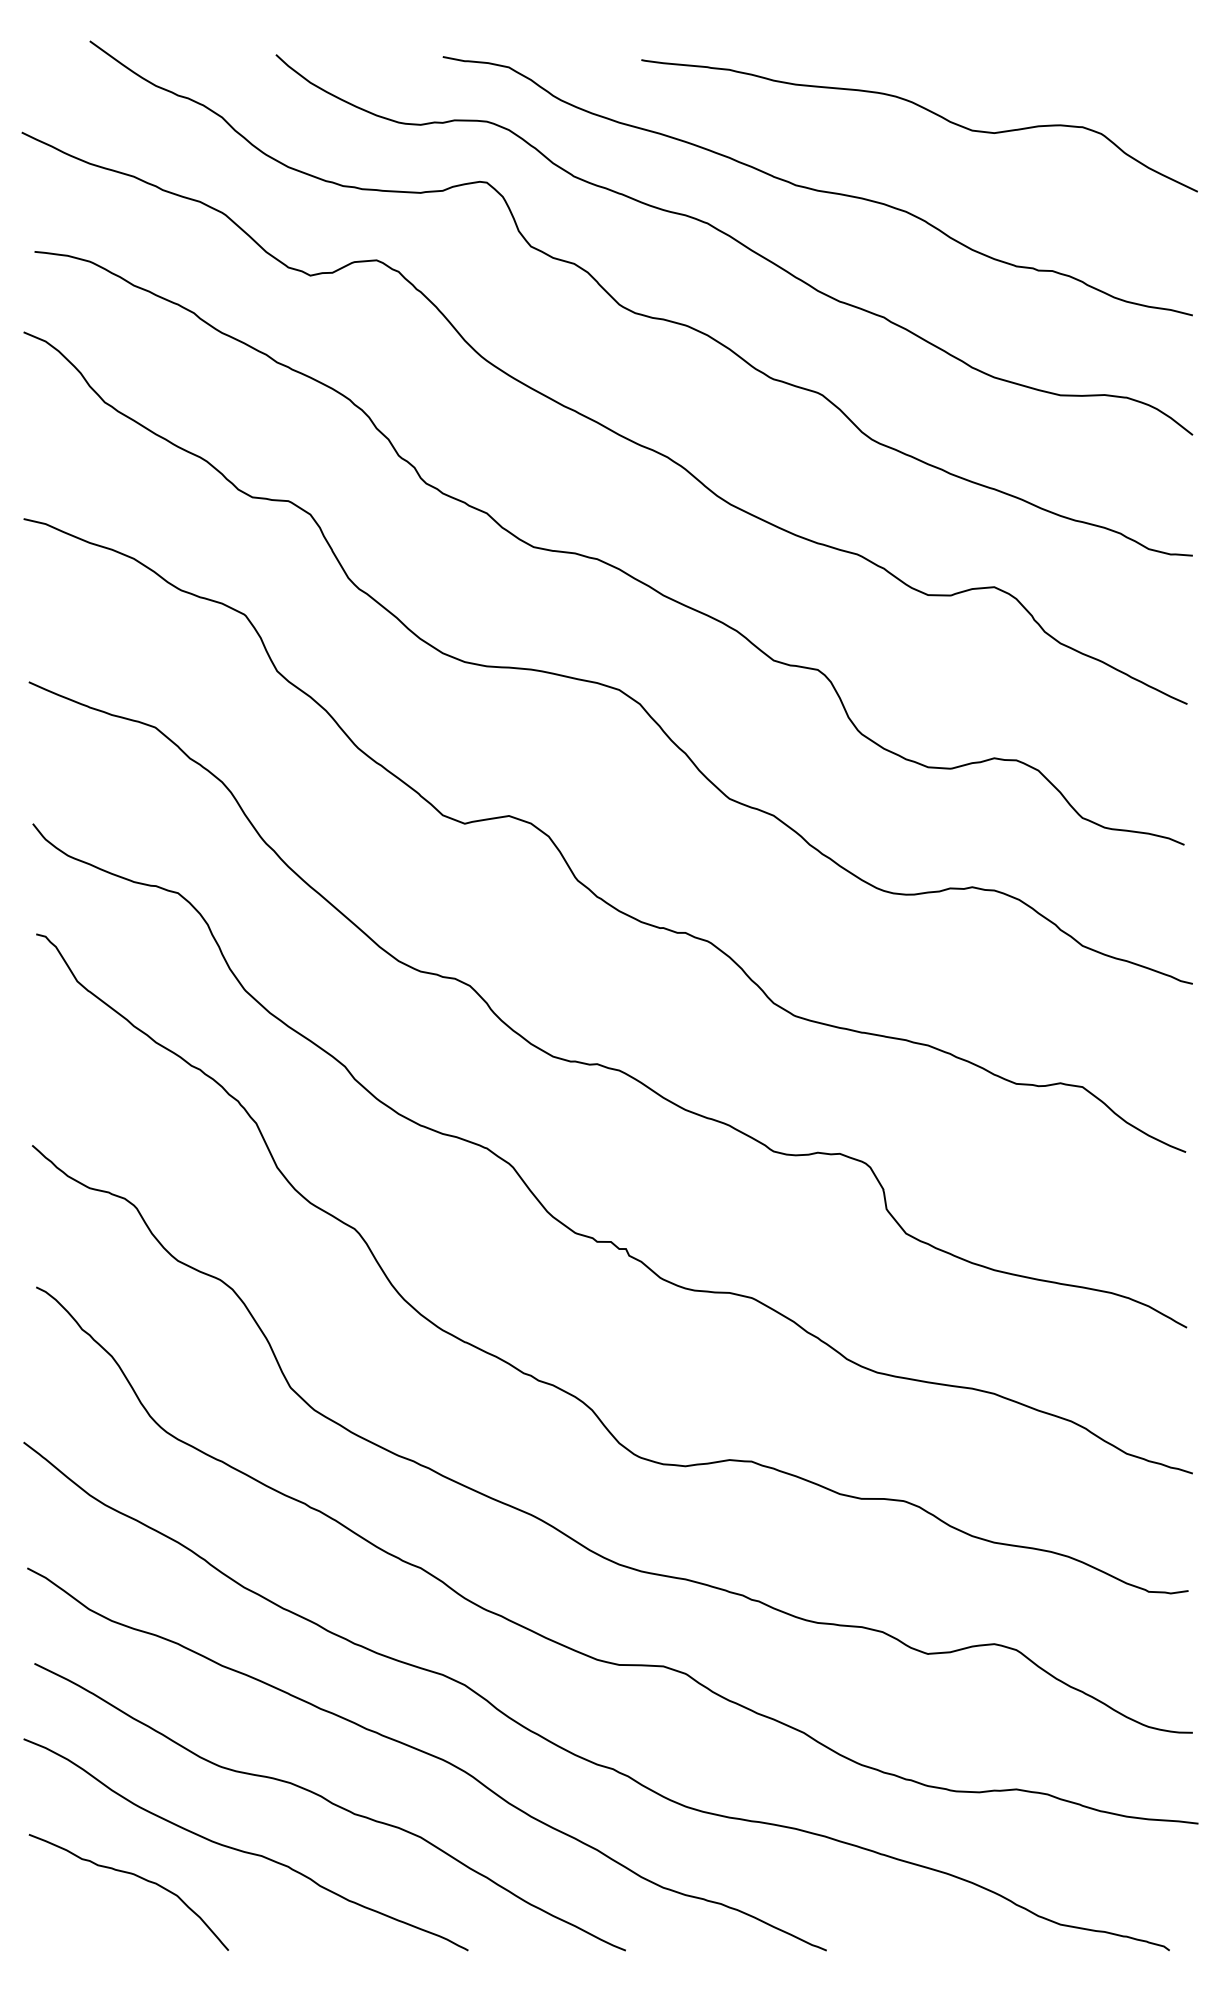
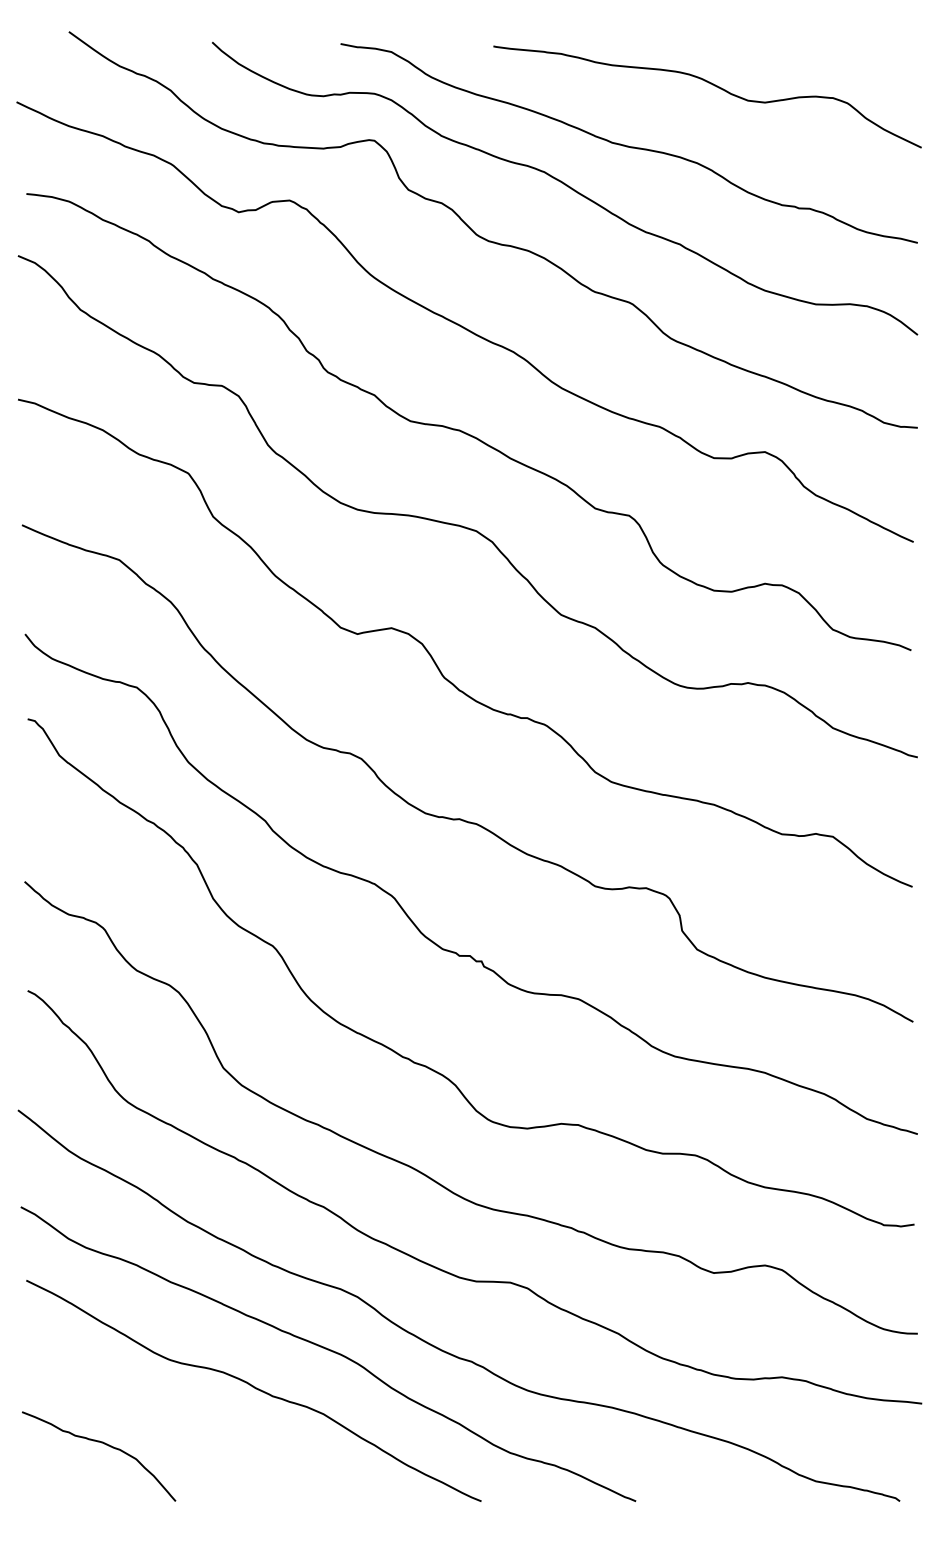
curve: (243, 1850) -> (187, 1424), removed

